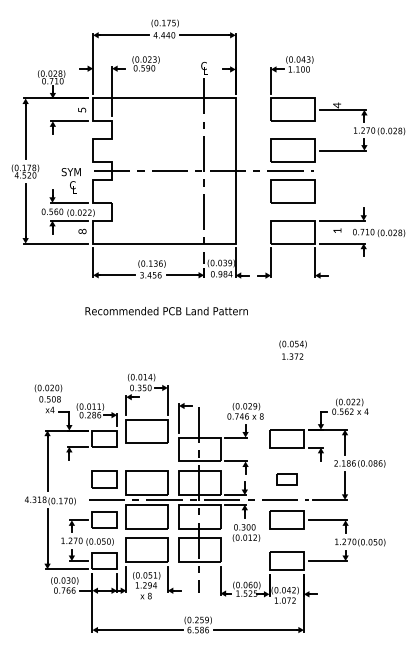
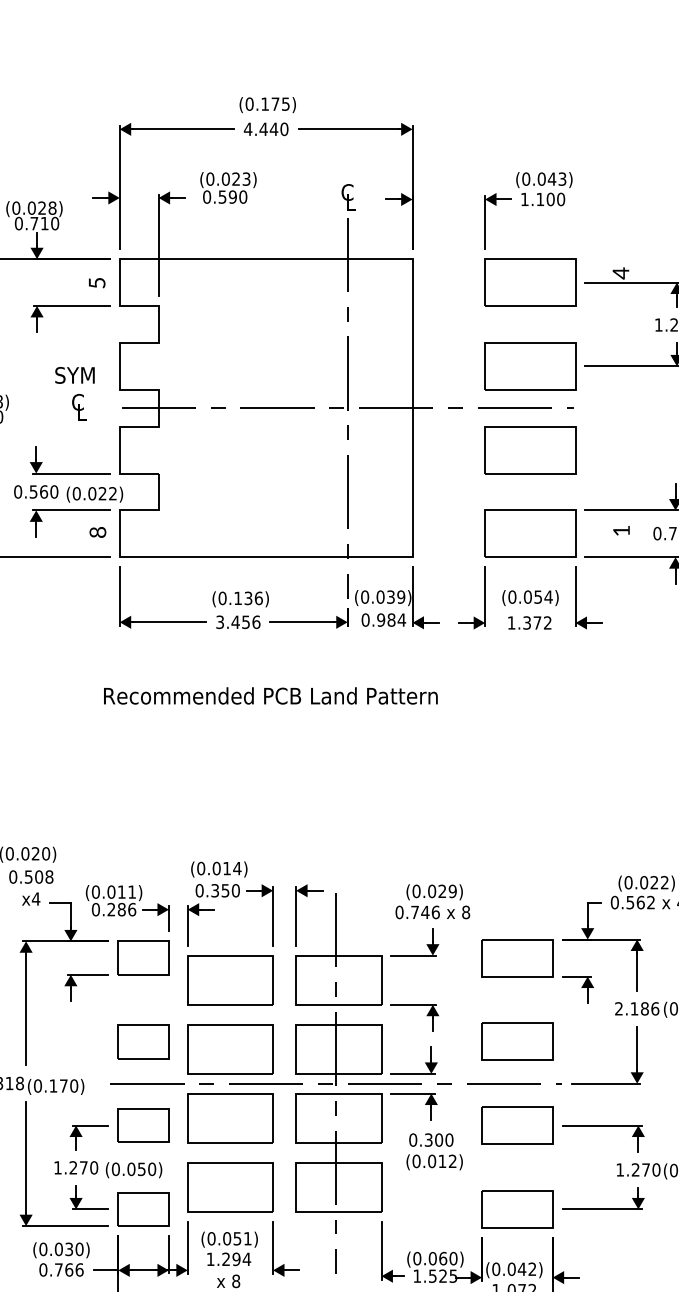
text: (70, 180) -> (73, 392), moved
text: (292, 349) -> (529, 608), moved
part: (146, 419) -> (229, 955), moved
part: (286, 479) -> (516, 1041), size x1.67

